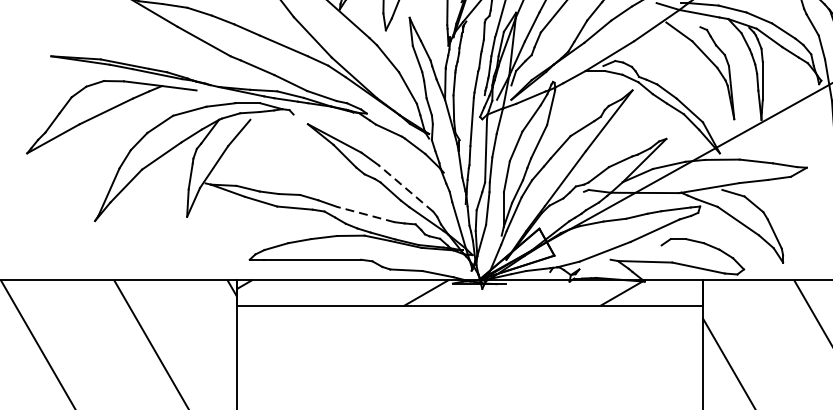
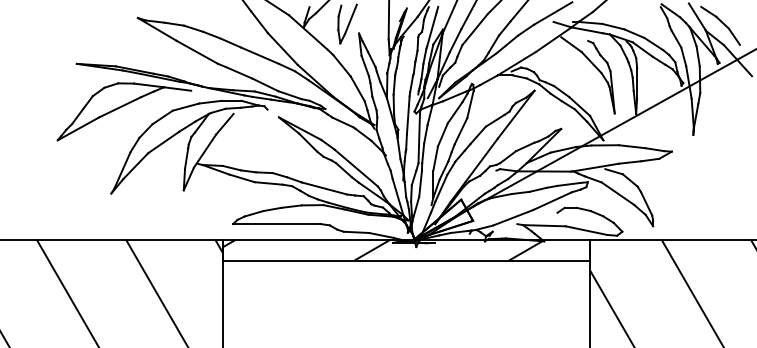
line: (405, 187) -> (355, 167), dashed -> solid
line: (365, 214) -> (324, 188), dashed -> solid

